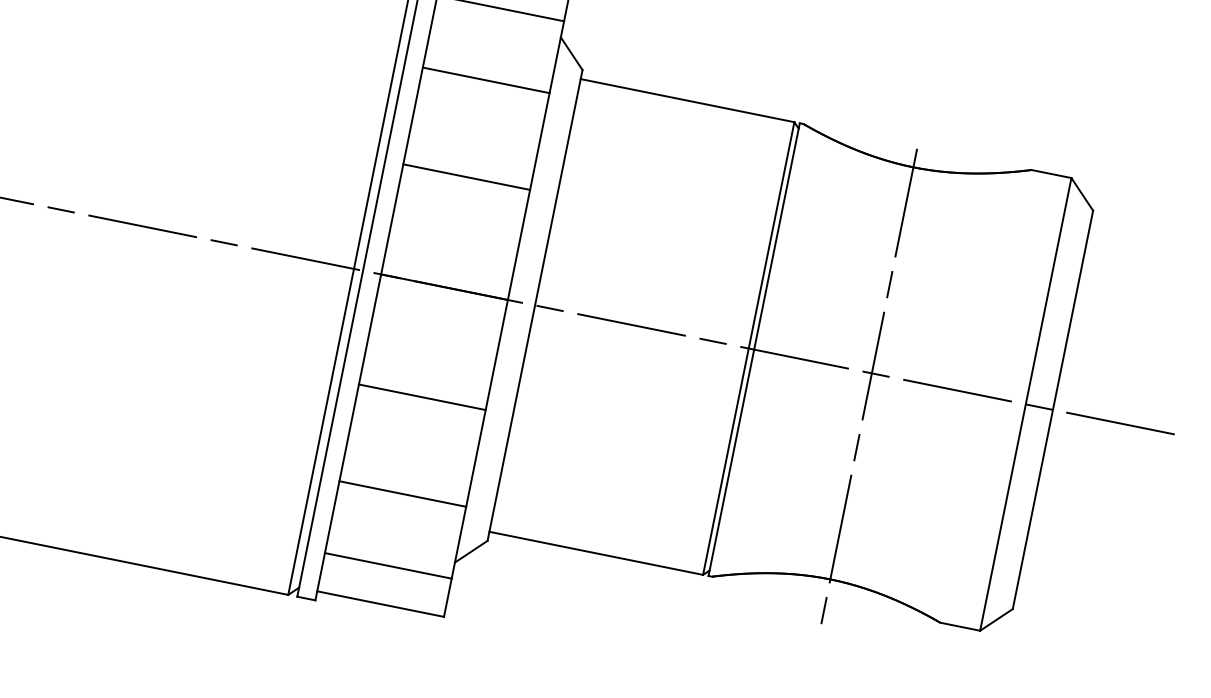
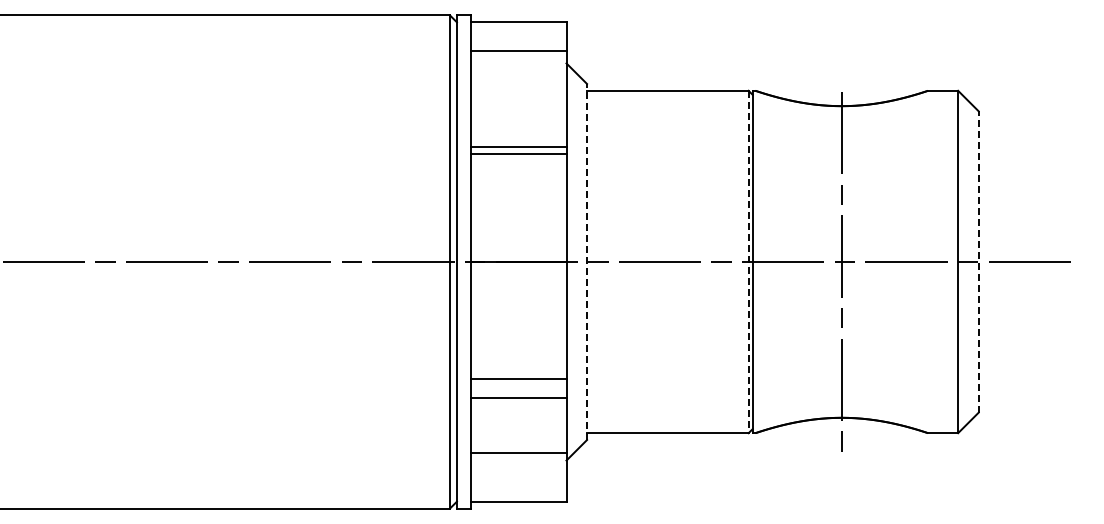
line: (486, 80) -> (518, 146), moved
line: (466, 176) -> (518, 153), moved
line: (535, 304) -> (587, 261), solid -> dashed
line: (748, 349) -> (748, 262), solid -> dashed
line: (422, 397) -> (518, 379), moved
line: (1052, 410) -> (978, 262), solid -> dashed
line: (402, 494) -> (518, 398), moved
line: (388, 565) -> (518, 452), moved

